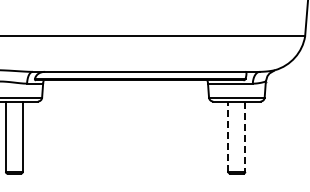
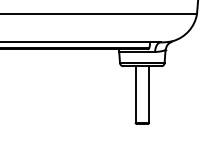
line: (228, 136) -> (135, 94), dashed -> solid
line: (245, 137) -> (149, 95), dashed -> solid

